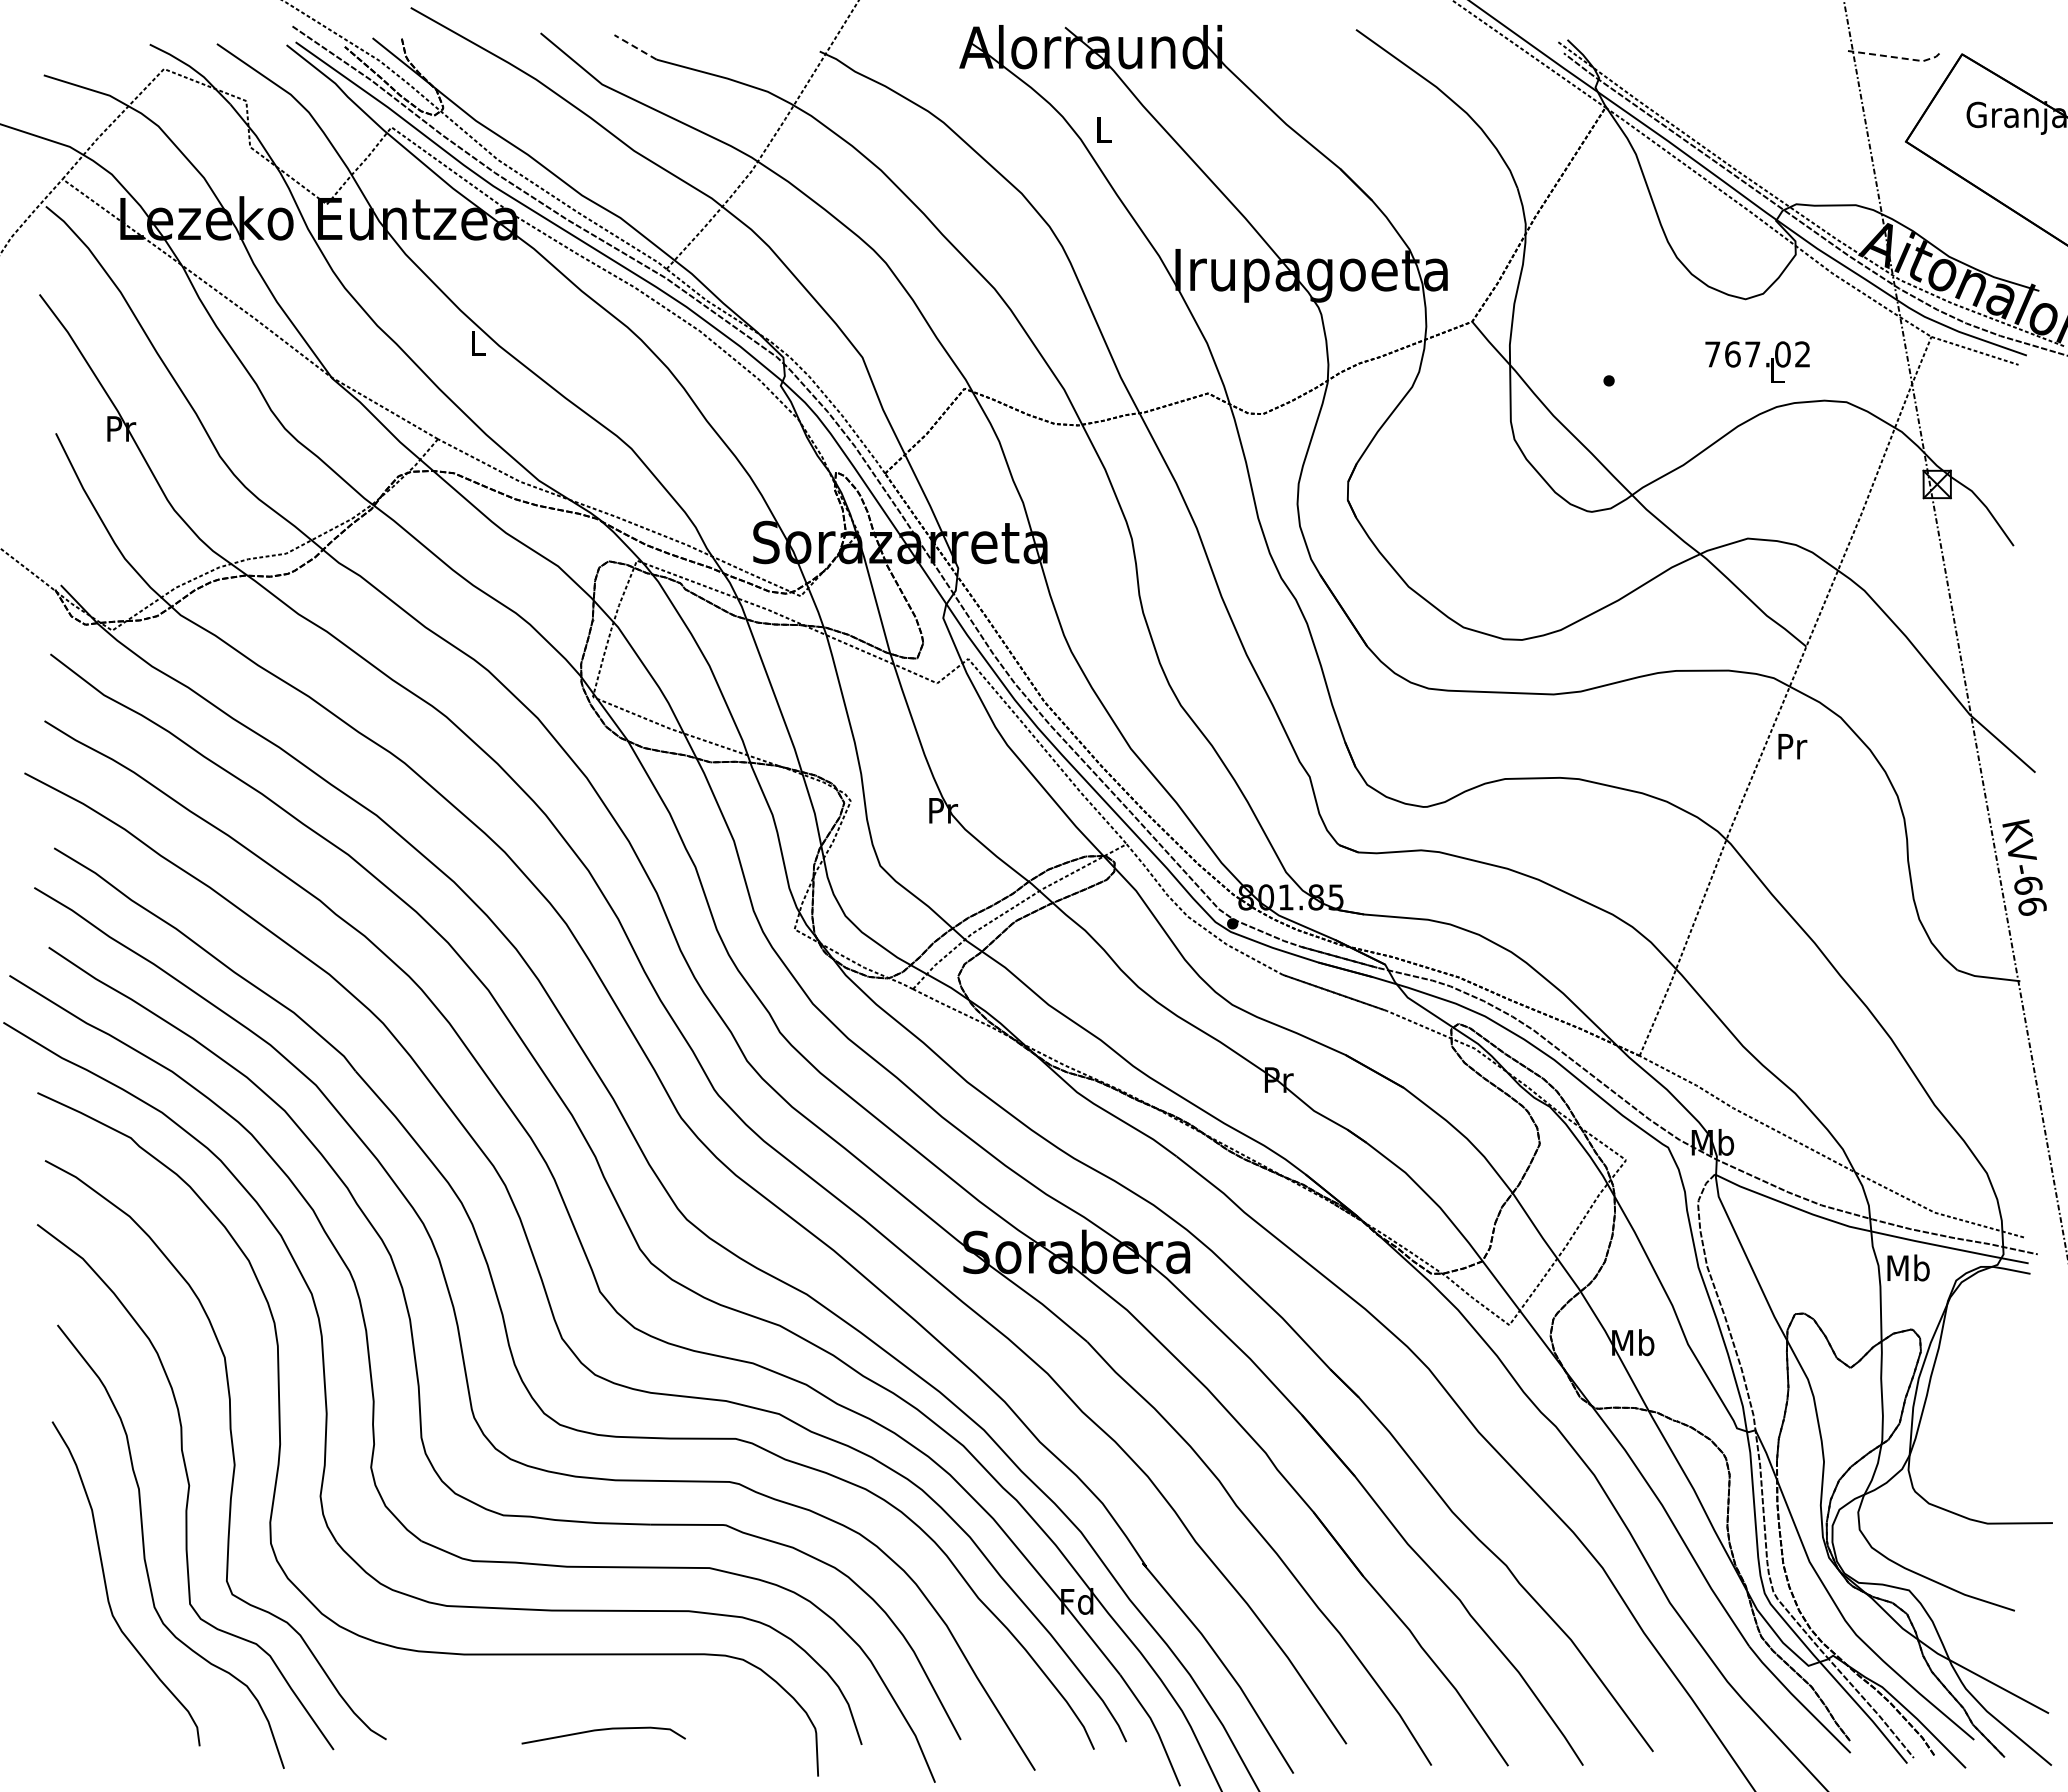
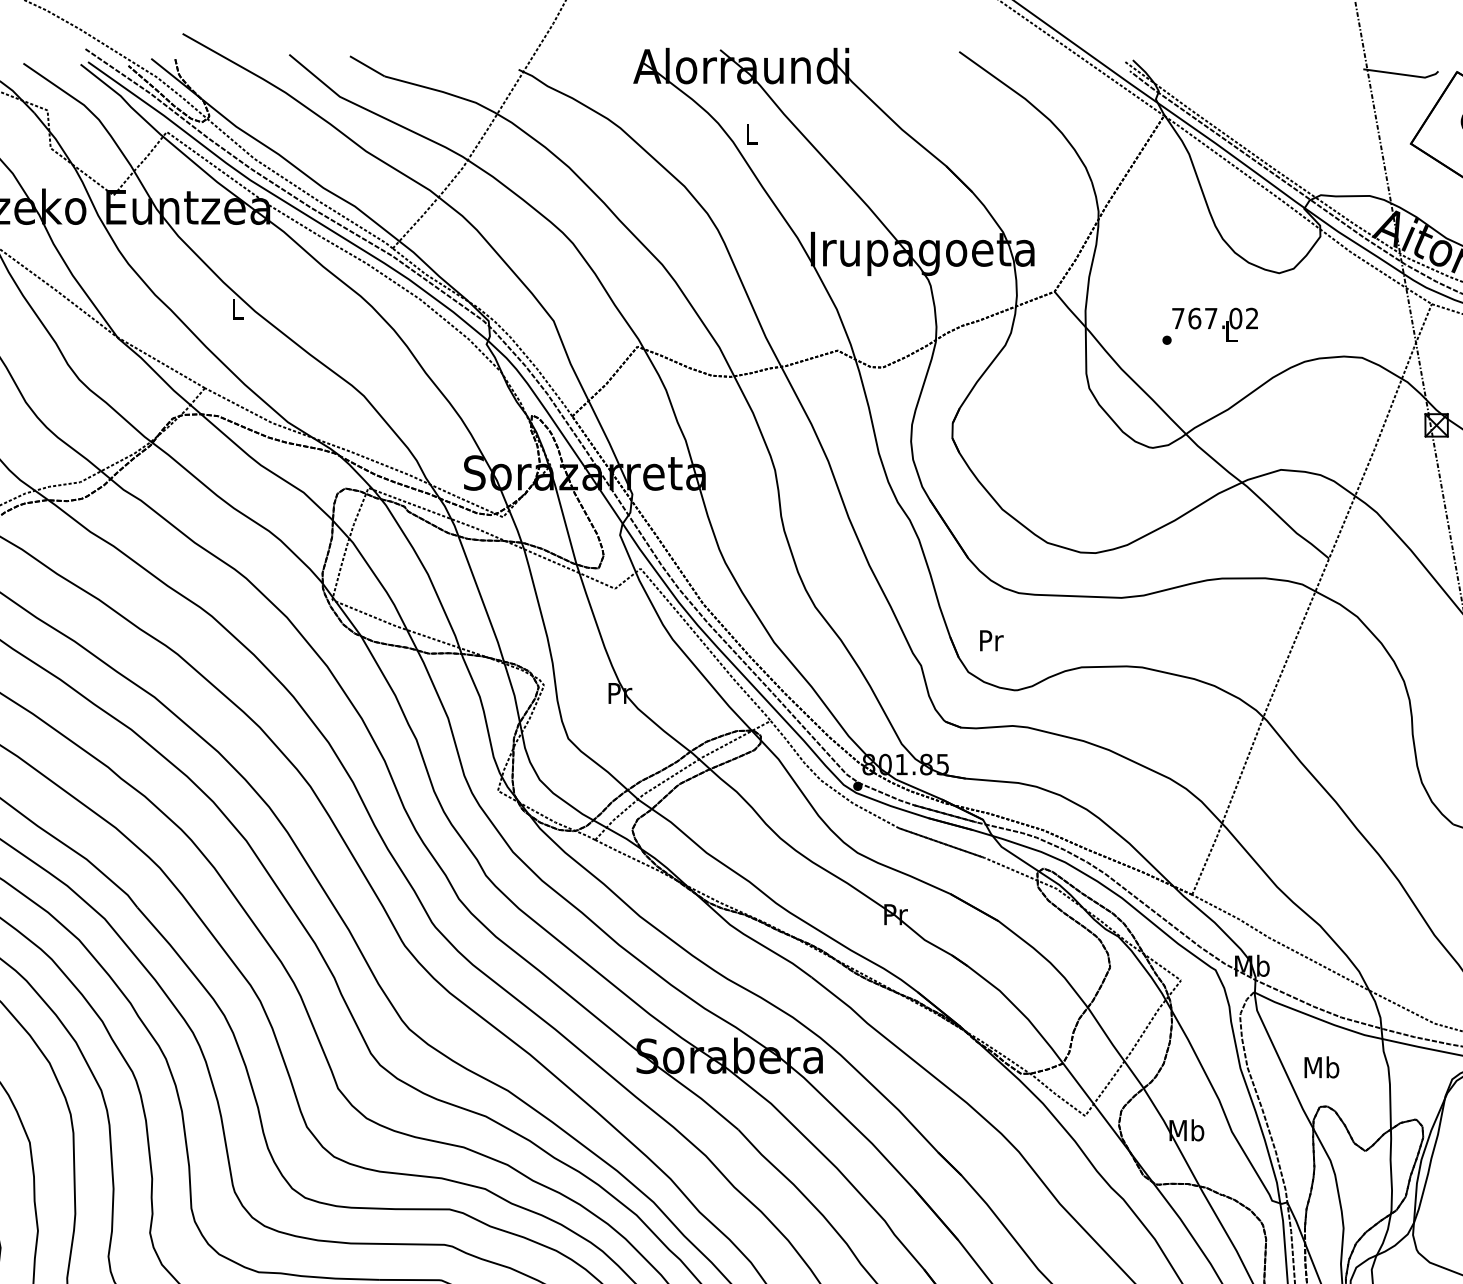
line: (635, 47) -> (367, 66), dashed -> solid
line: (1895, 57) -> (1402, 74), dashed -> solid
text: (1757, 361) -> (1215, 324), moved
text: (1792, 746) -> (991, 640), moved
text: (1908, 1267) -> (1321, 1067), moved

